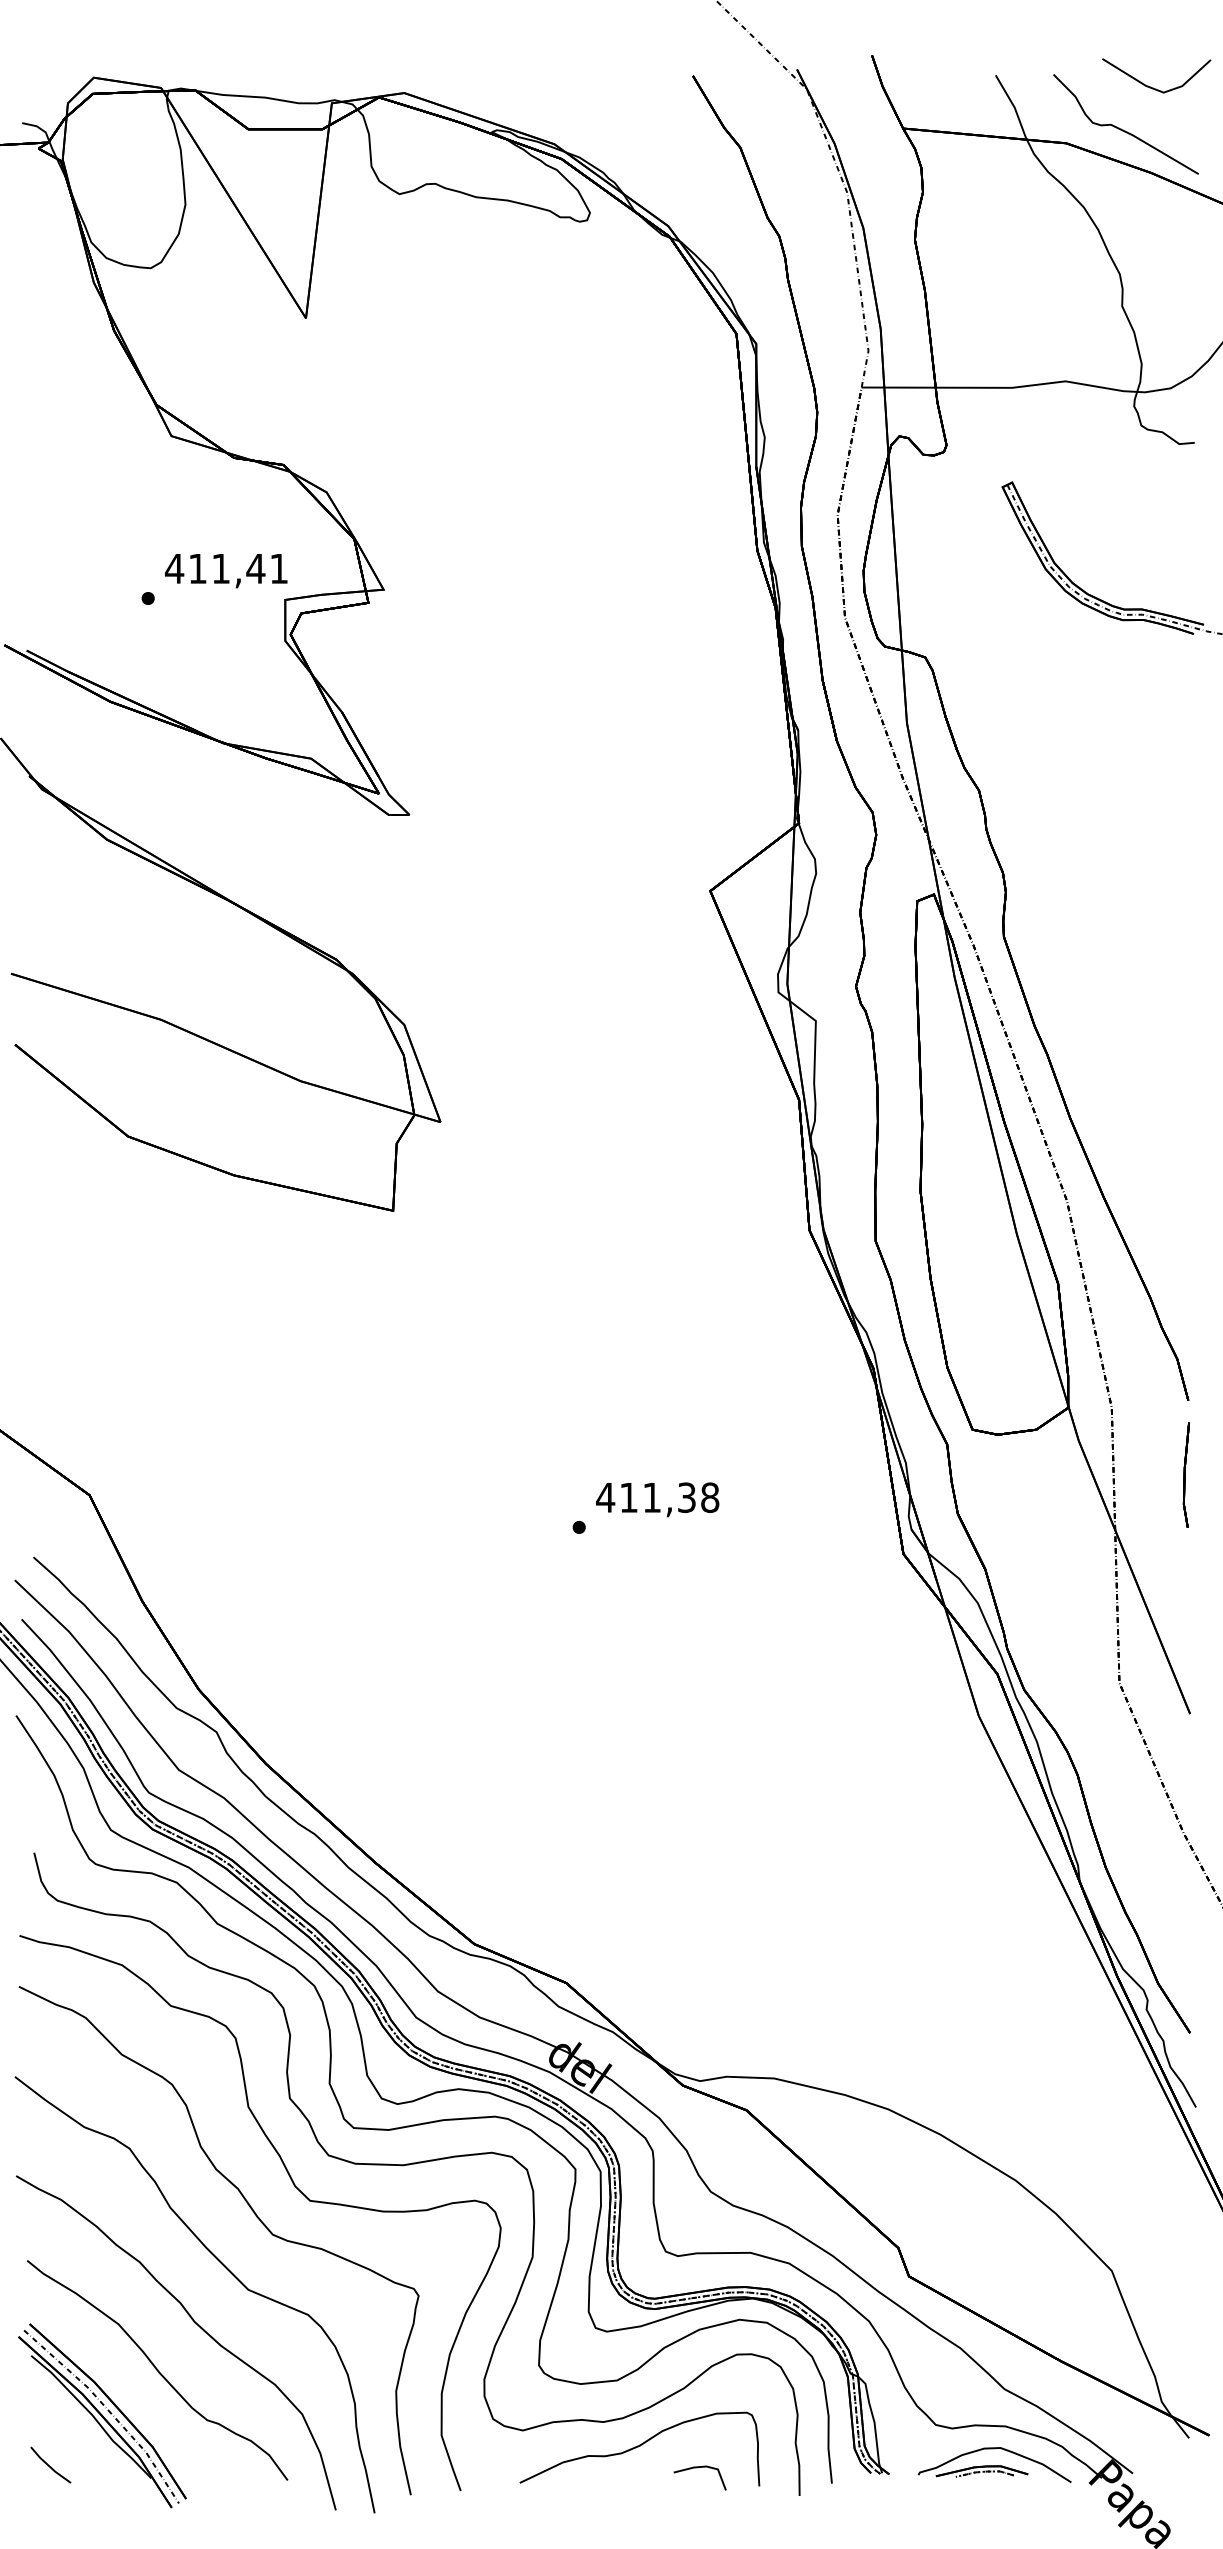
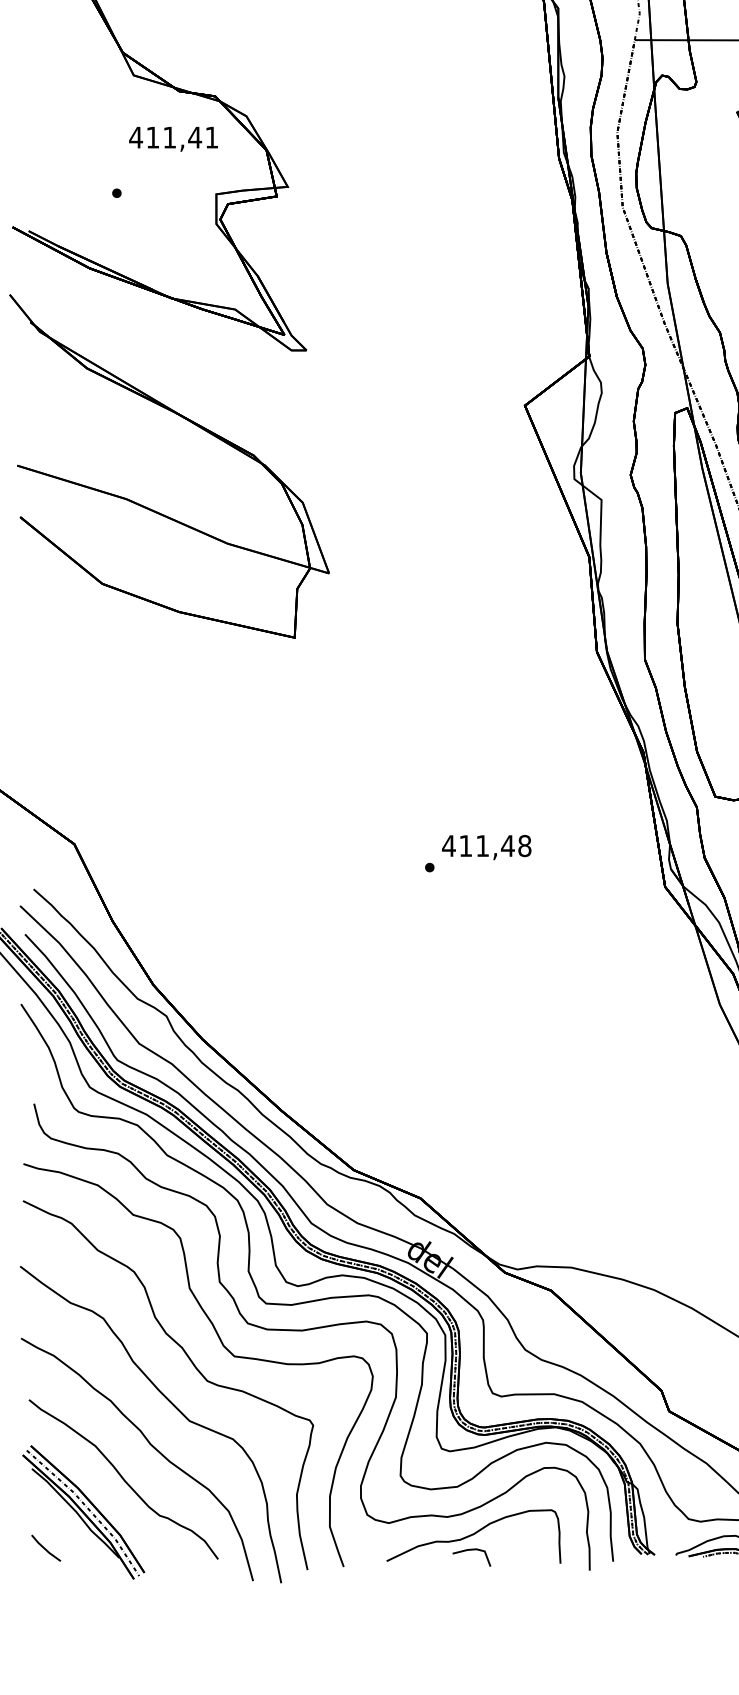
text: (226, 571) -> (173, 139), moved
text: (686, 1497) -> (507, 845), 411,38 -> 411,48
line: (698, 2468) -> (470, 1550), moved

